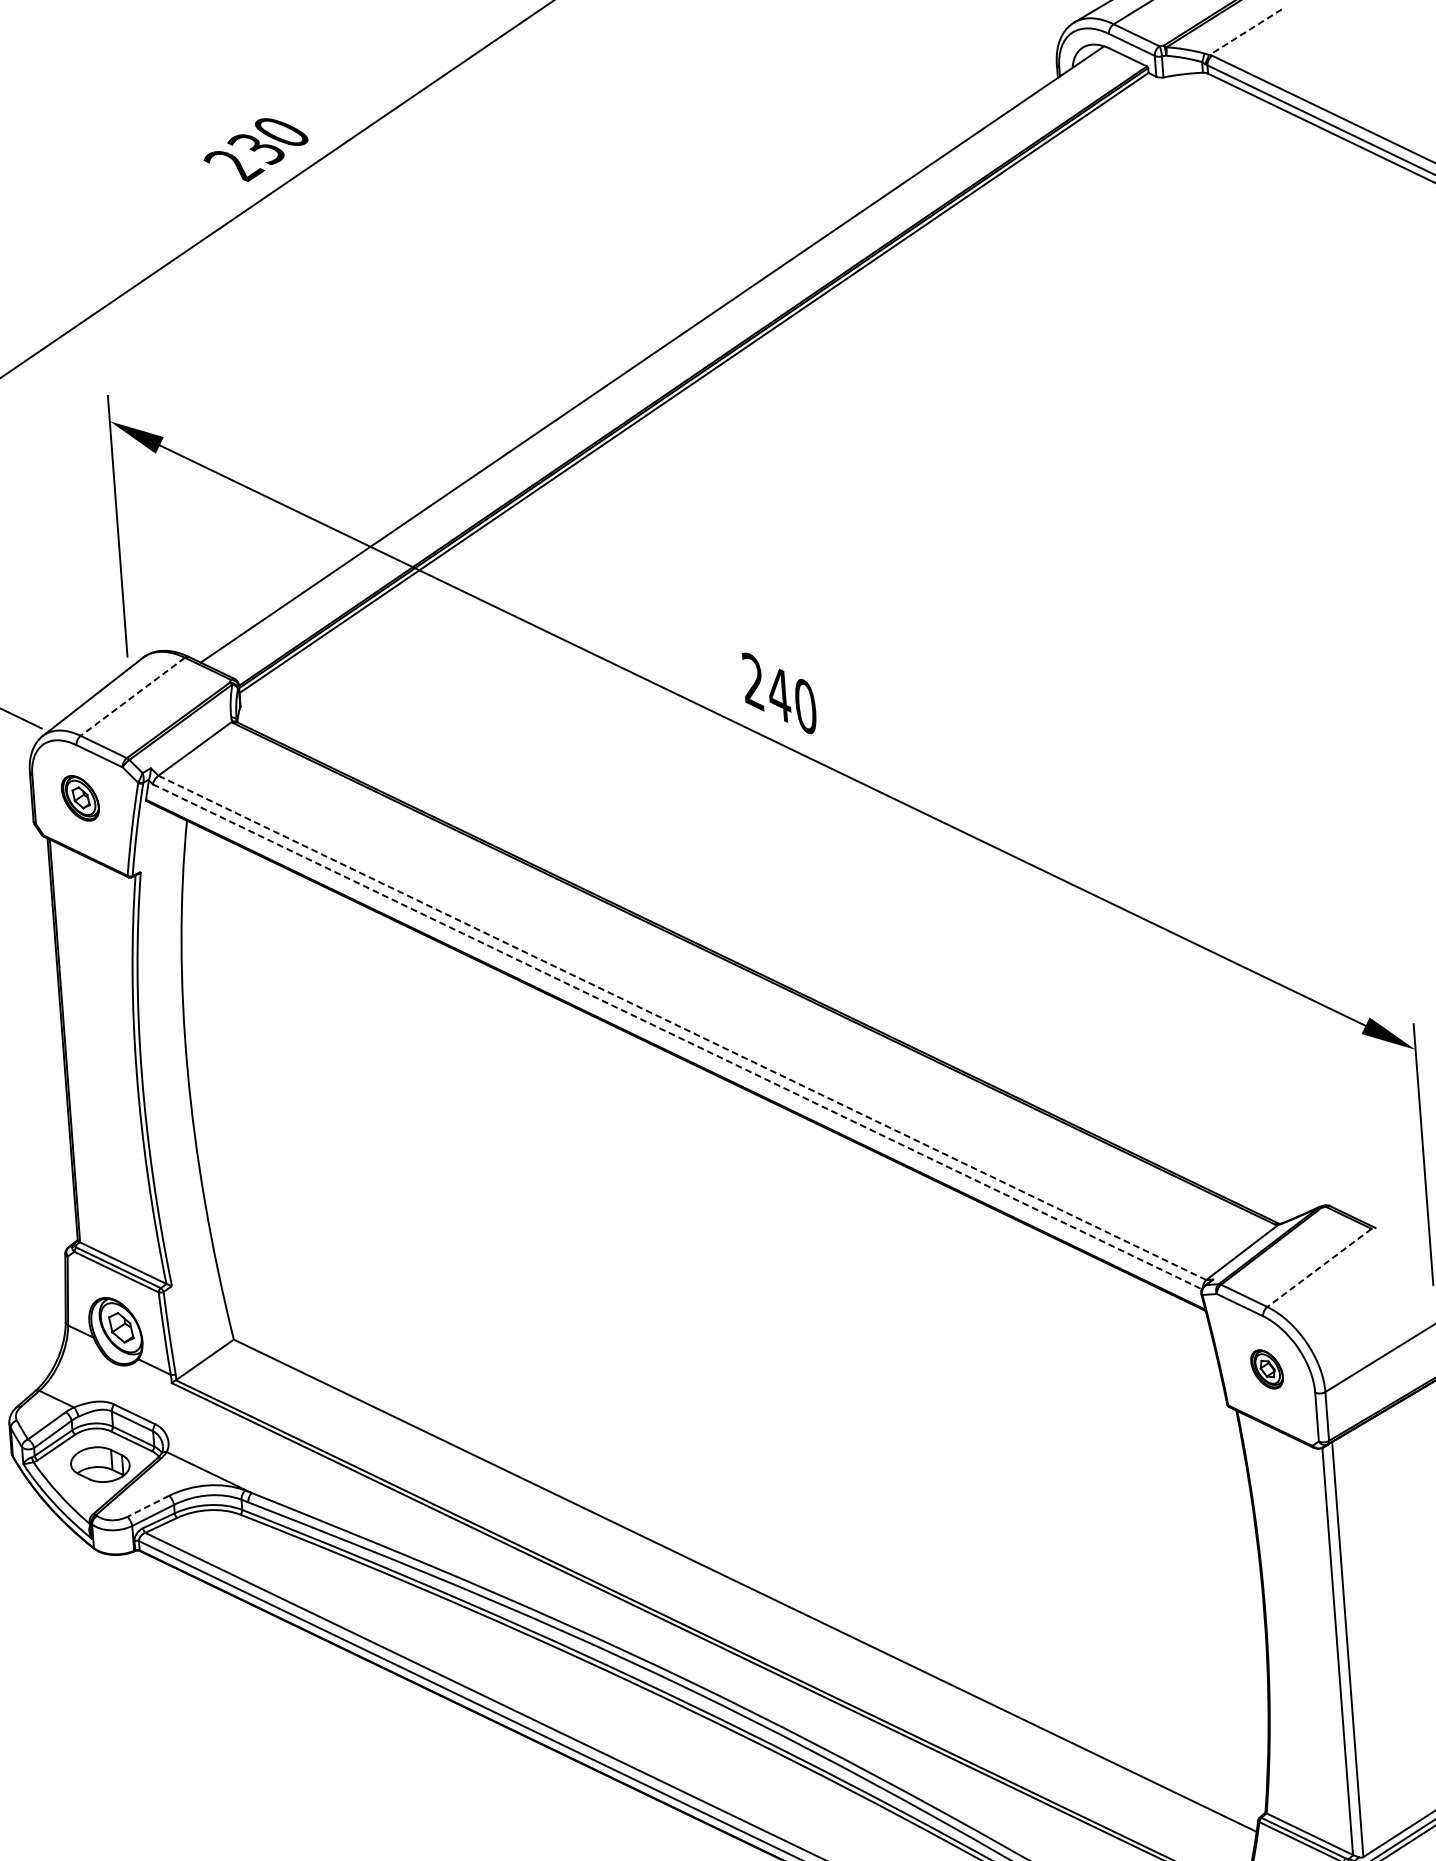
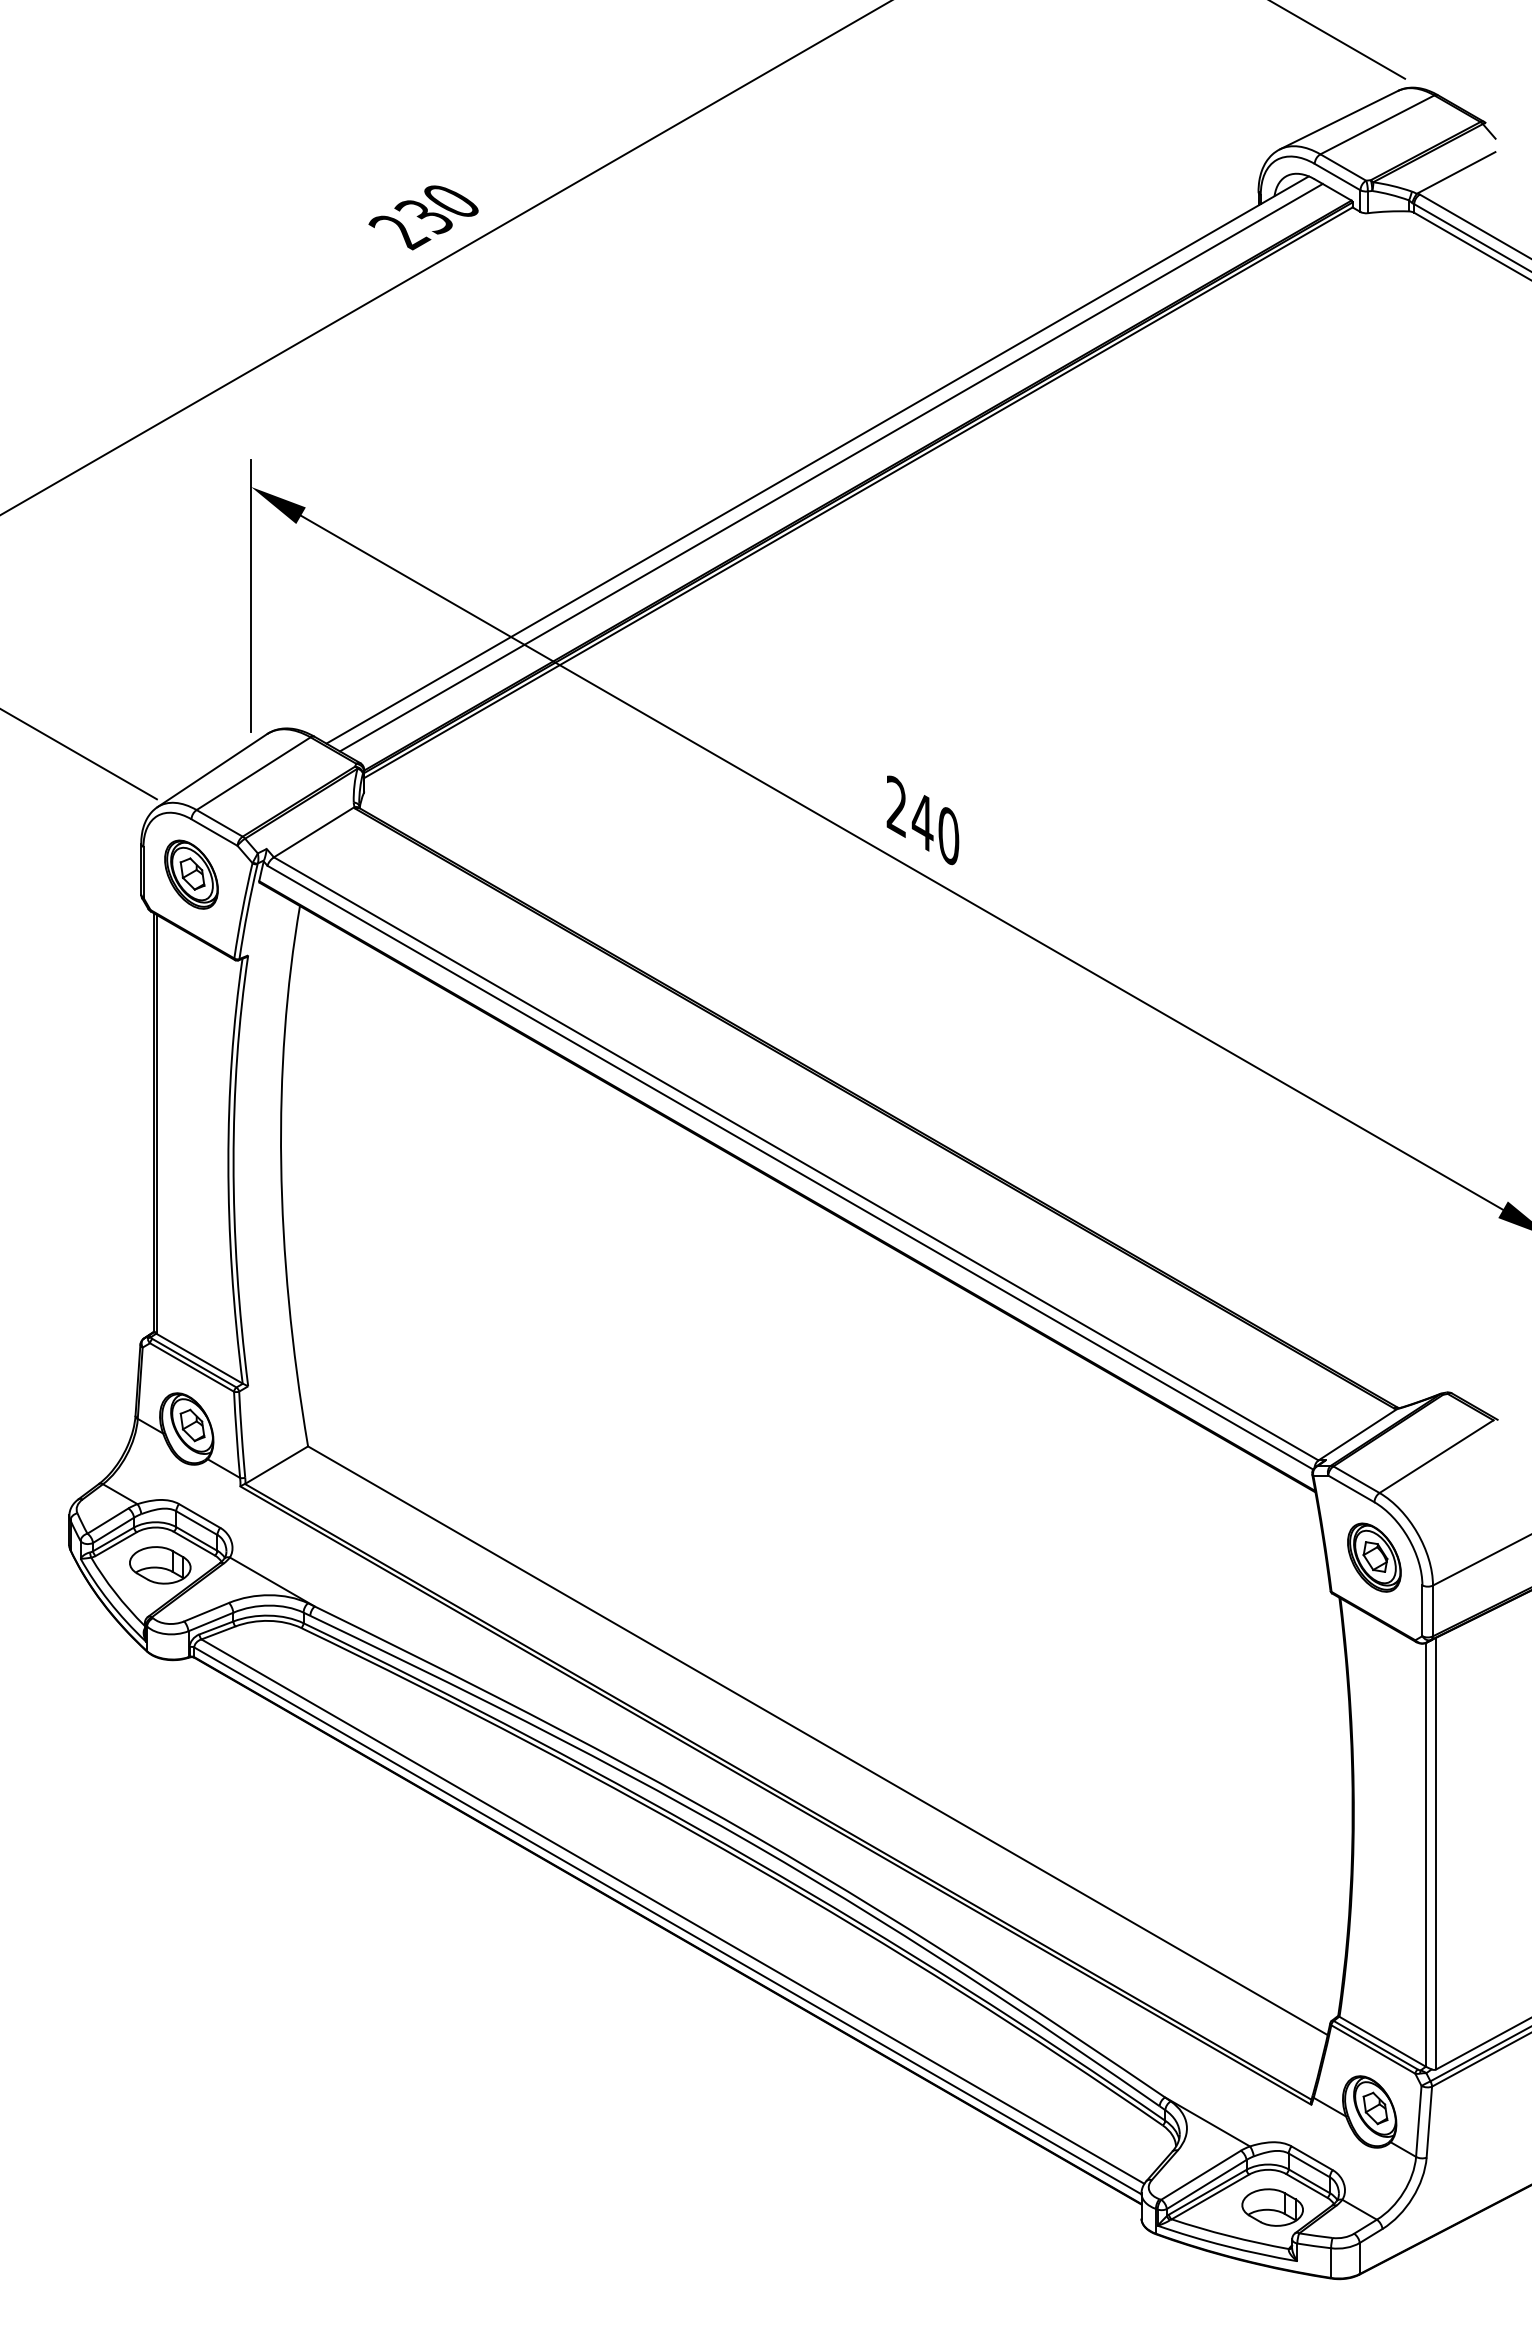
line: (1245, 32) -> (1456, 173), dashed -> solid
line: (665, 360) -> (830, 467), added
line: (132, 696) -> (253, 773), dashed -> solid
part: (80, 798) -> (191, 874), size x1.43
line: (681, 1027) -> (795, 1158), dashed -> solid
line: (677, 1036) -> (790, 1167), dashed -> solid
line: (1319, 1267) -> (1436, 1456), dashed -> solid
part: (1267, 1369) -> (1374, 1557), size x1.67
line: (148, 1506) -> (206, 1612), dashed -> solid

